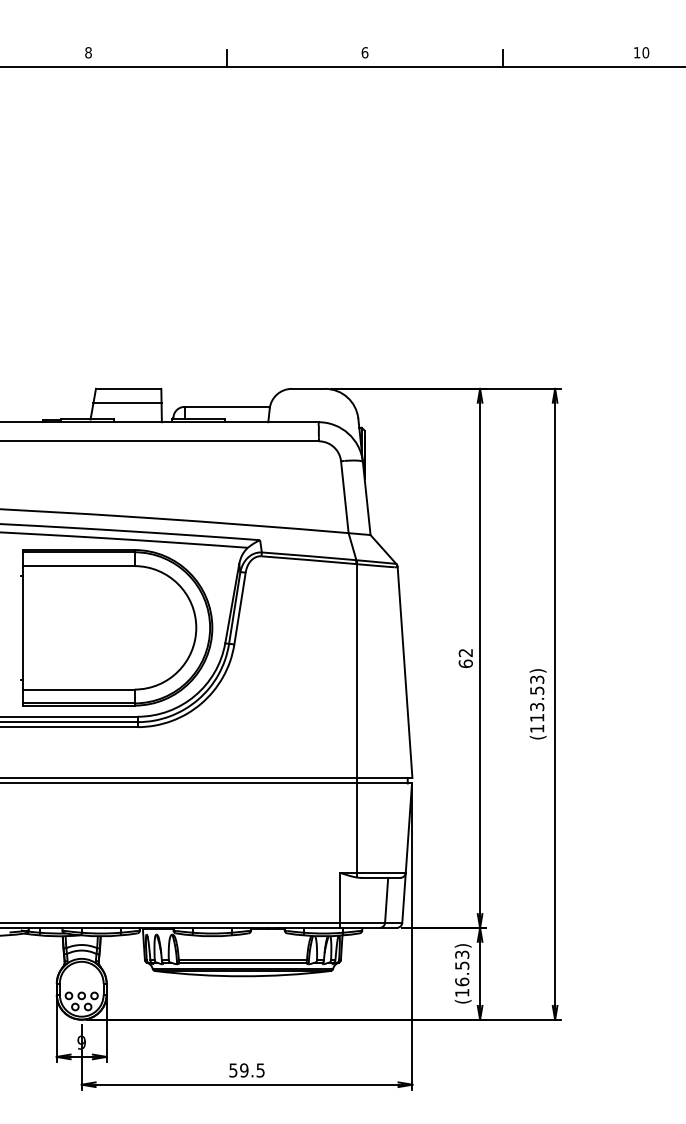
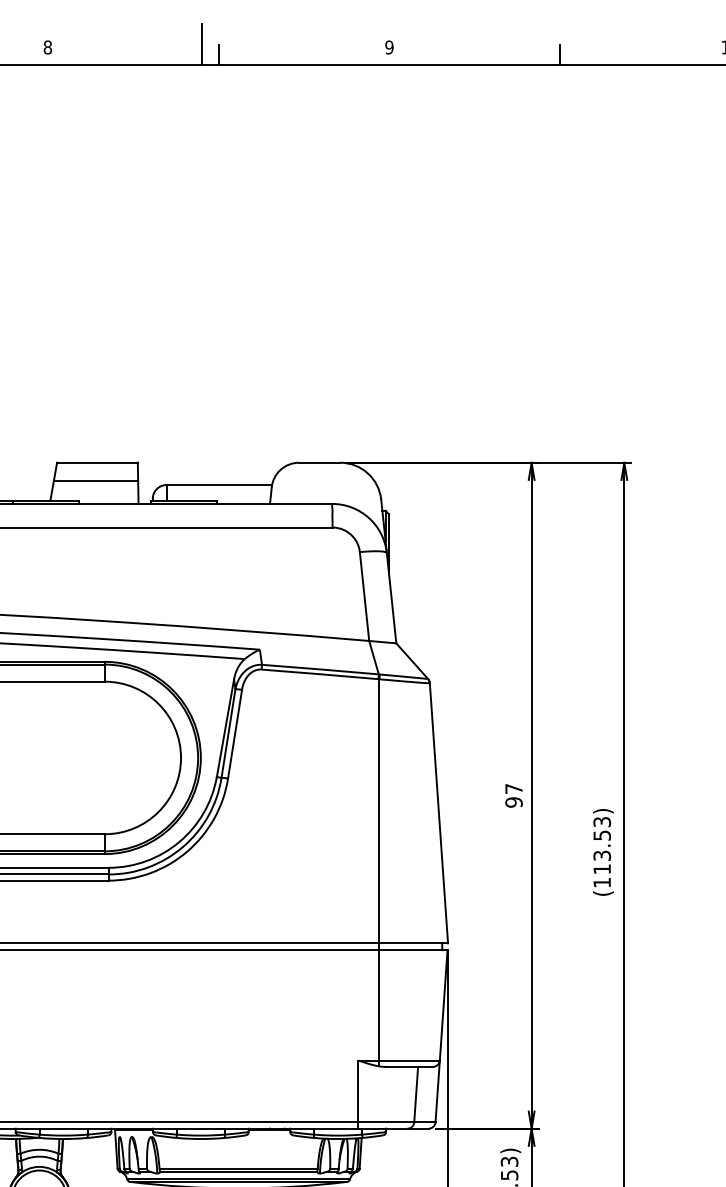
line: (212, 50) -> (201, 44), added
text: (364, 52) -> (388, 47), 6 -> 9
text: (465, 658) -> (513, 795), 62 -> 97

